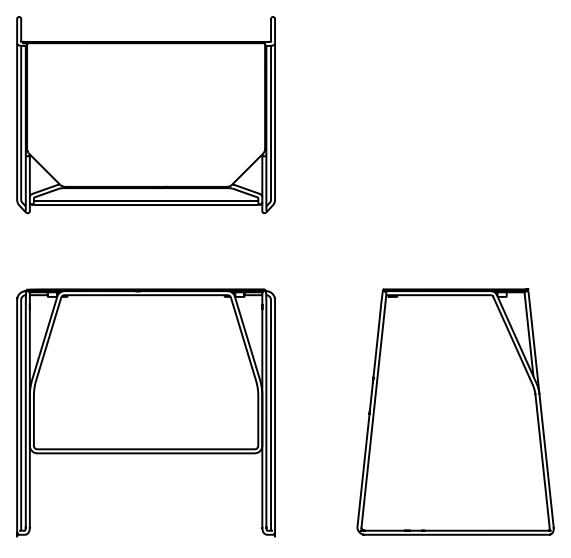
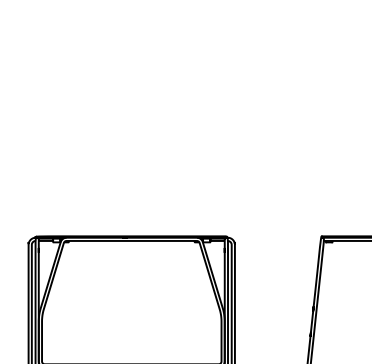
part: (145, 115) -> (131, 97), removed

